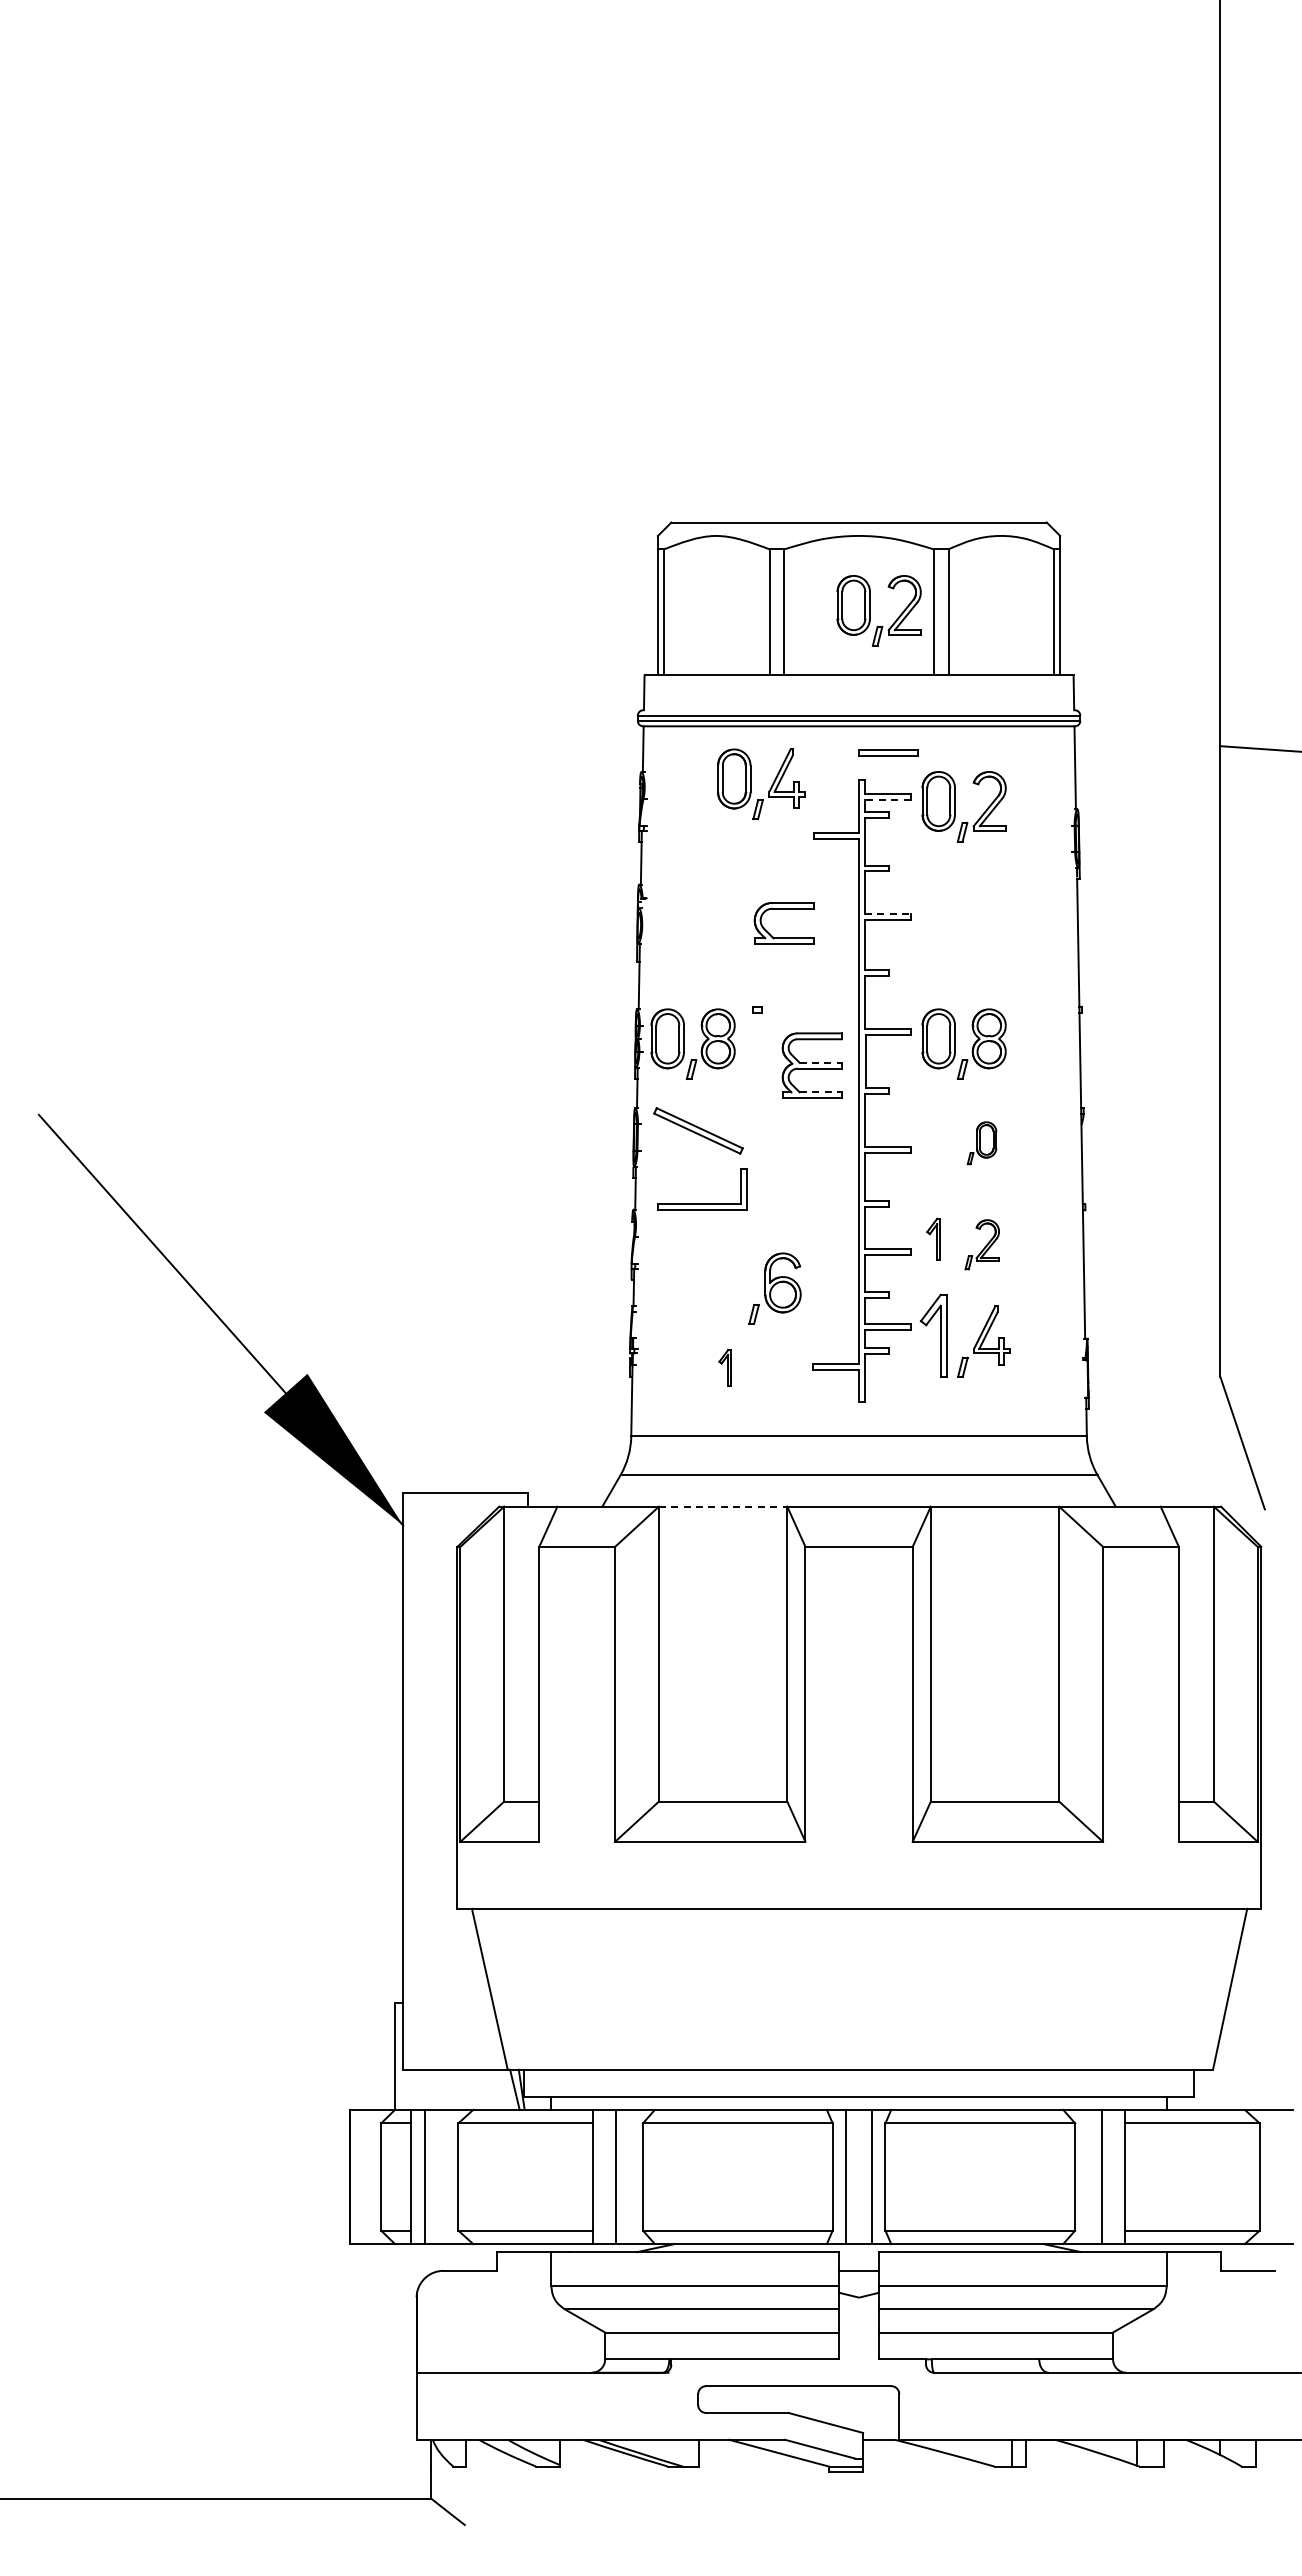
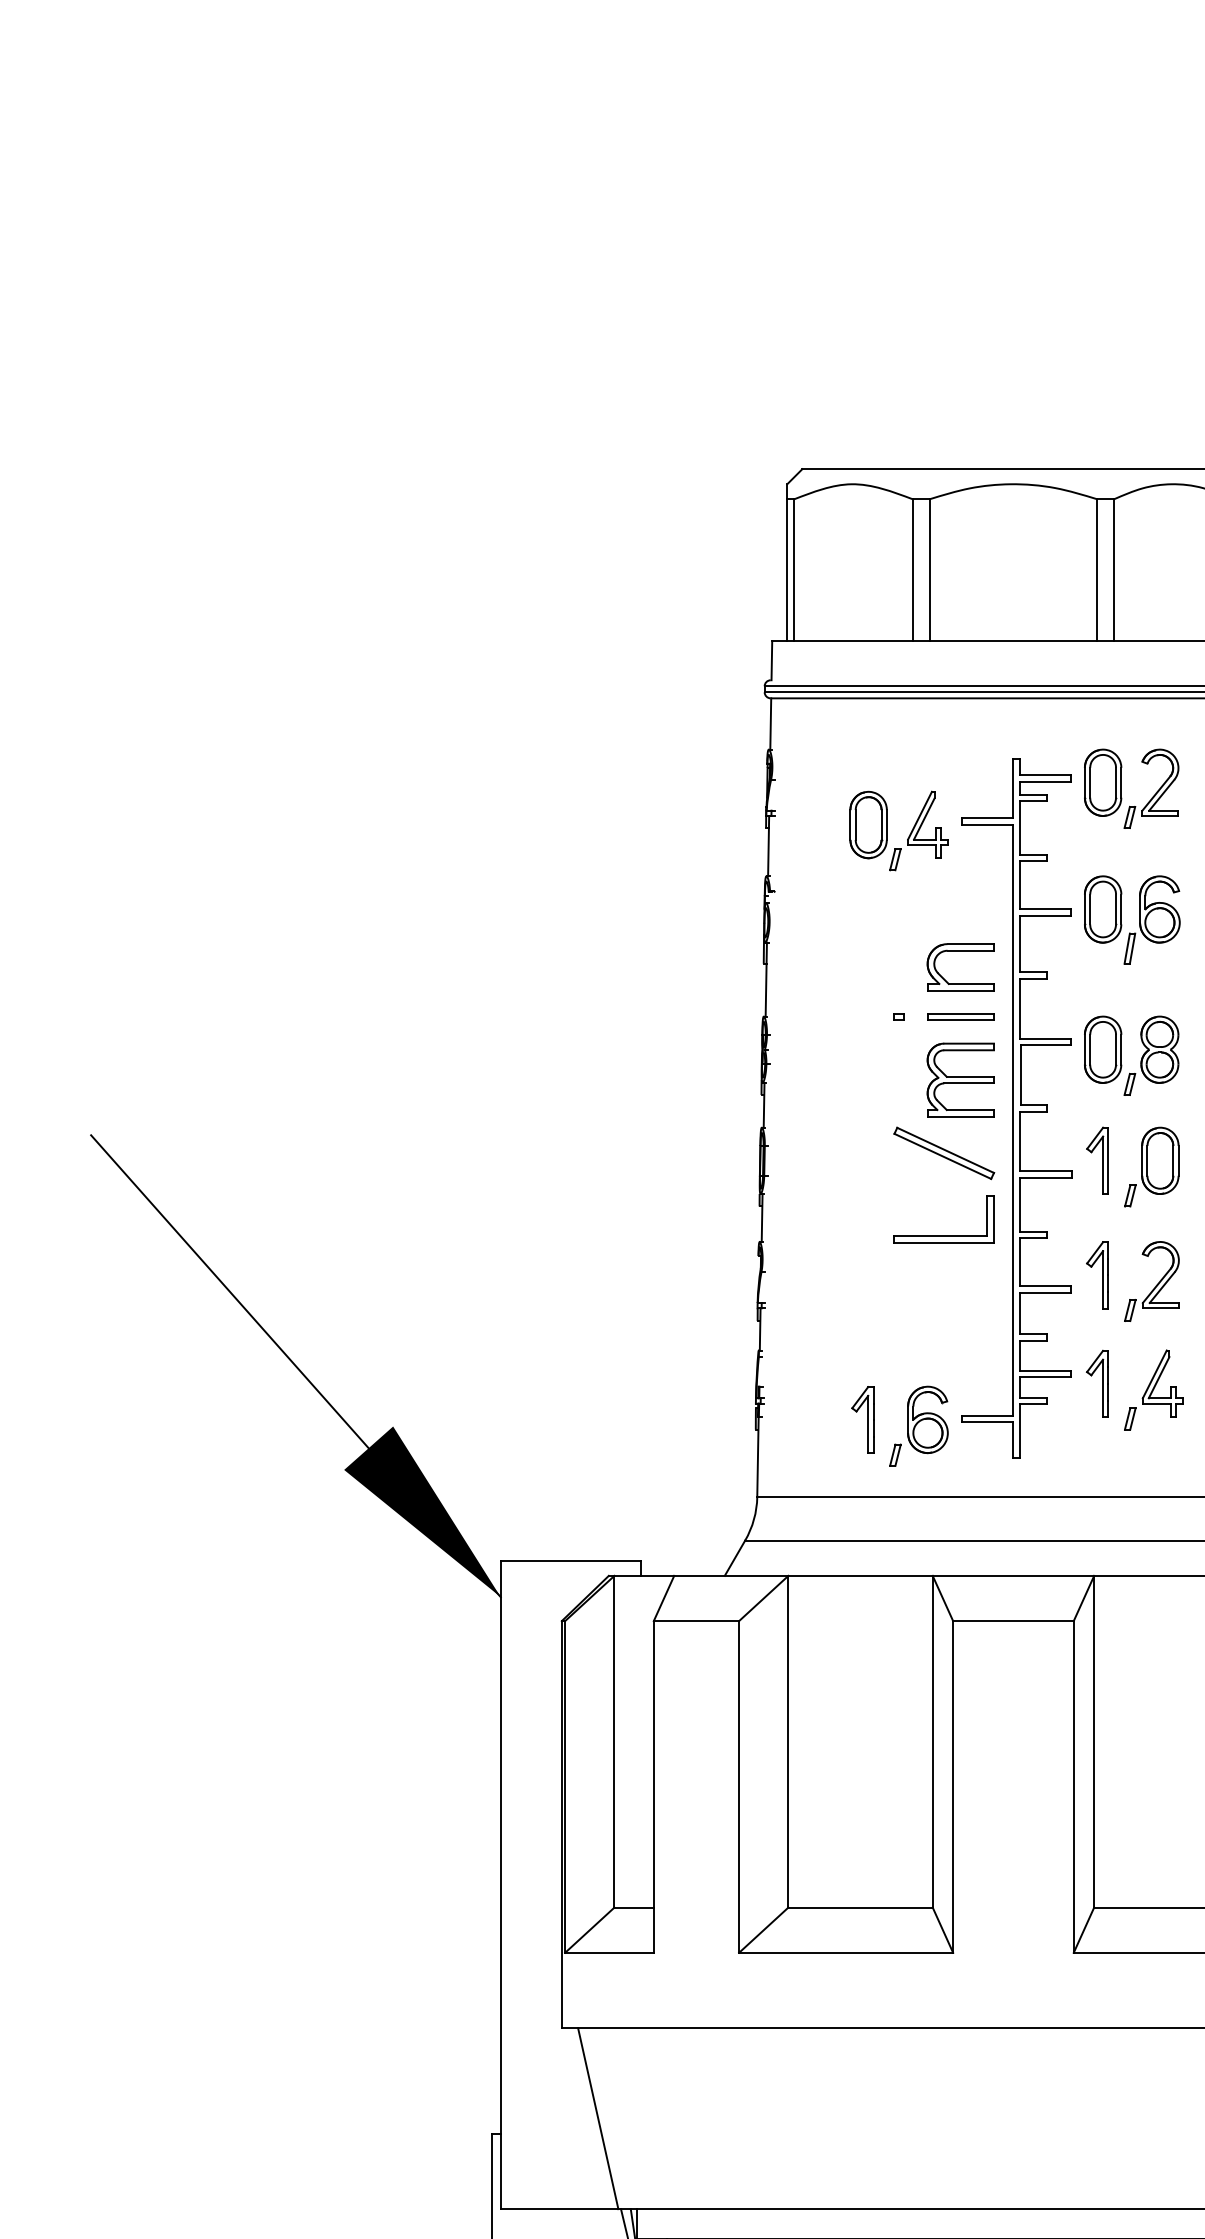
part: (870, 610) -> (1026, 568), removed
part: (888, 752) -> (961, 1016), moved
part: (769, 789) -> (908, 836), moved
line: (887, 800) -> (1045, 781), dashed -> solid
part: (783, 909) -> (959, 951), moved
line: (887, 913) -> (1045, 908), dashed -> solid
part: (970, 926) -> (1138, 923), added
part: (684, 1043) -> (817, 1055), removed
line: (821, 1062) -> (971, 1076), dashed -> solid
line: (821, 1092) -> (971, 1110), dashed -> solid
part: (698, 1130) -> (944, 1152), moved
part: (933, 1137) -> (1097, 1160), added
part: (981, 1143) -> (1151, 1167), size x1.67
part: (702, 1203) -> (944, 1234), moved
part: (933, 1239) -> (1097, 1275), size x1.43
part: (982, 1244) -> (1152, 1281), size x1.43
part: (774, 1288) -> (918, 1426), moved
part: (933, 1335) -> (1097, 1383), size x0.71
part: (724, 1367) -> (862, 1419), size x1.67
line: (723, 1506) -> (860, 1575), dashed -> solid

